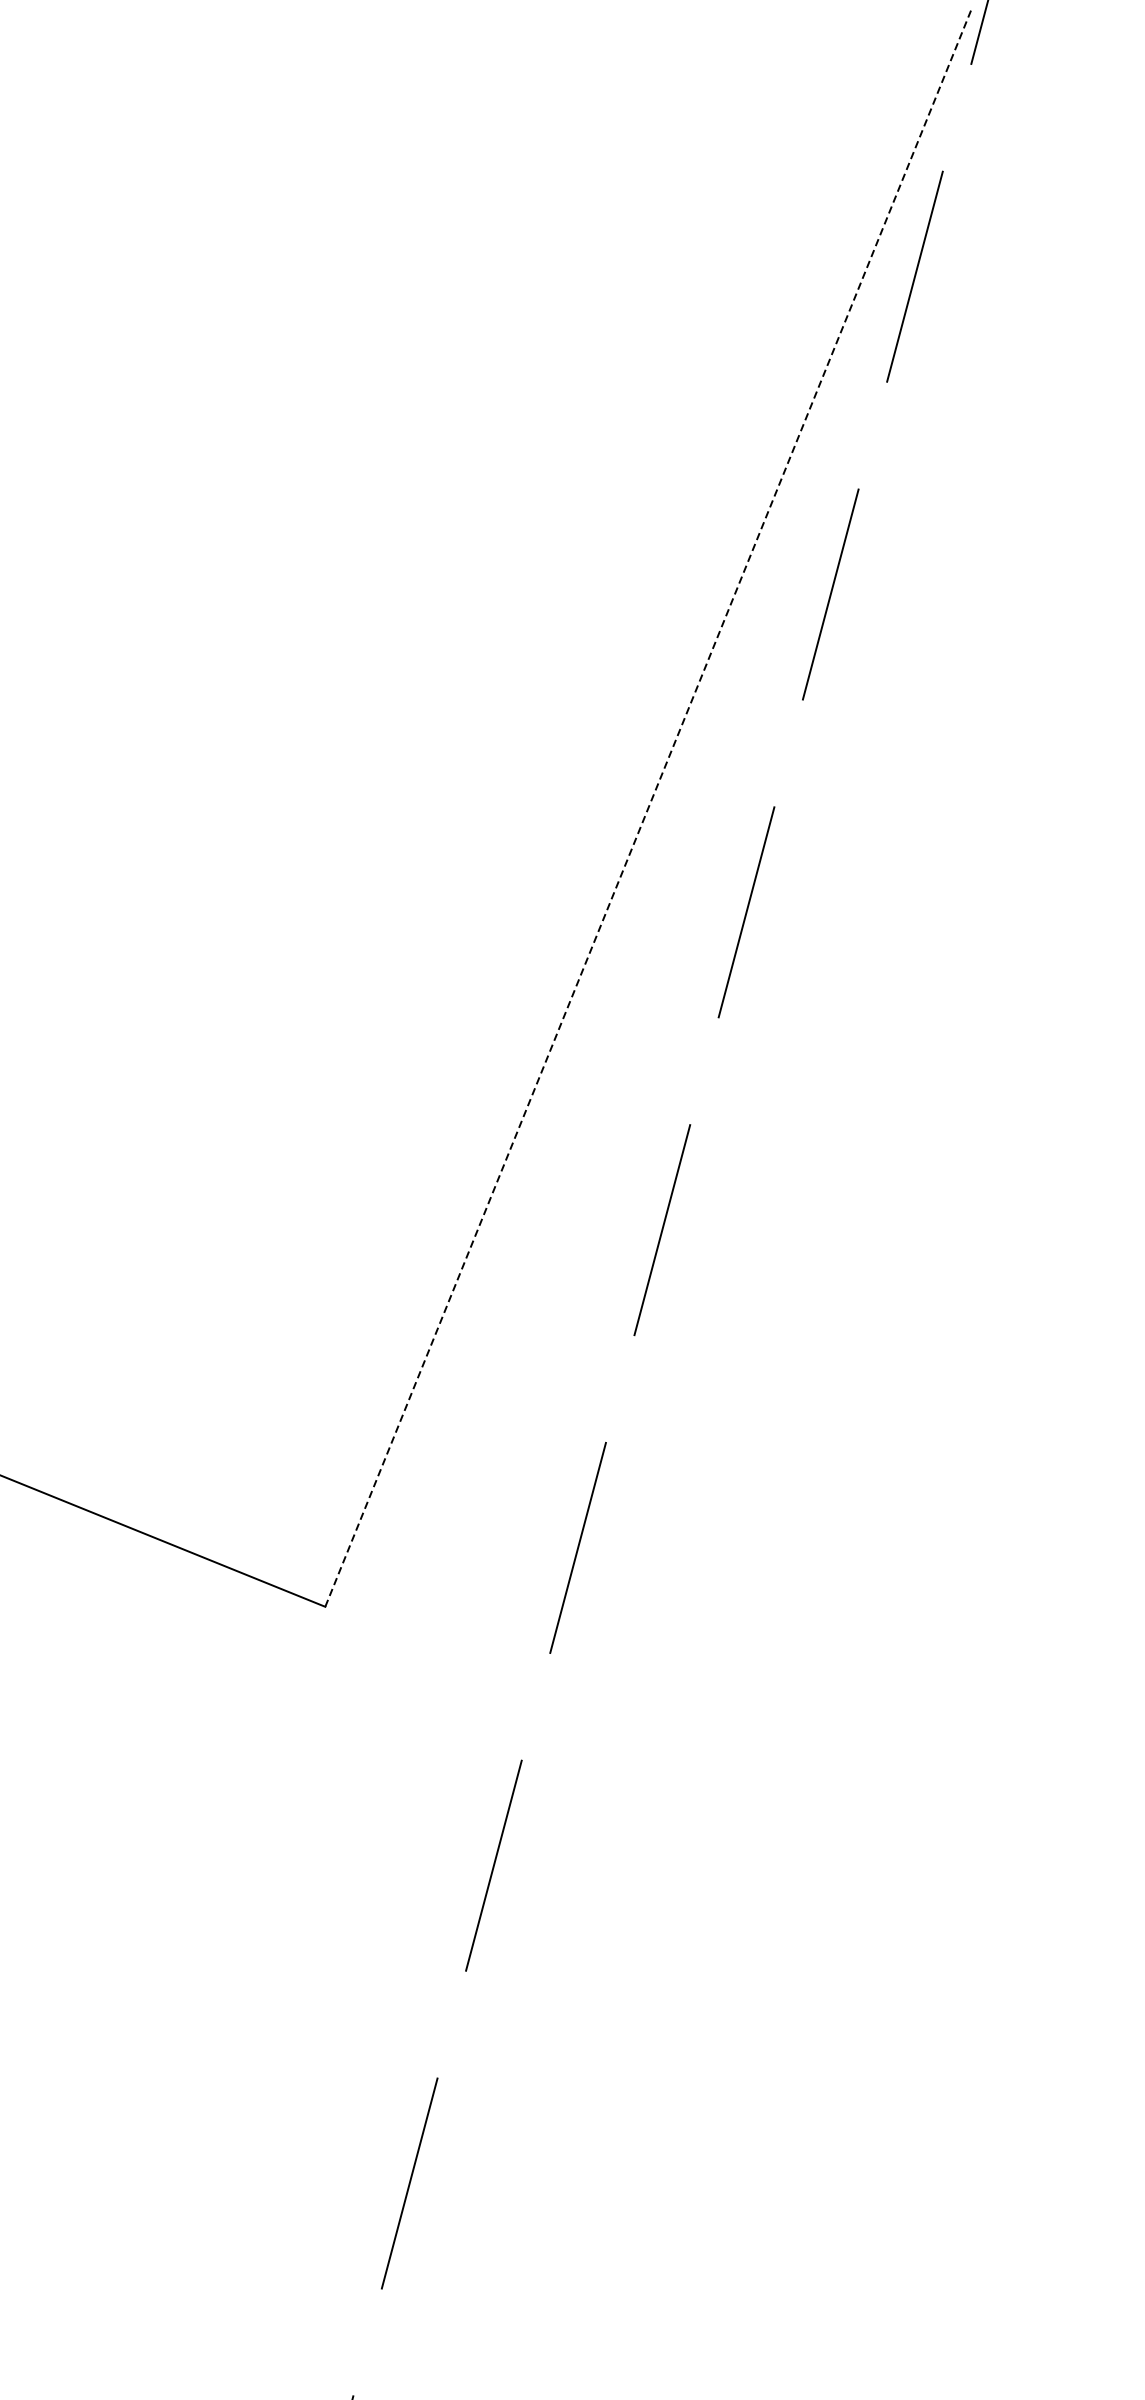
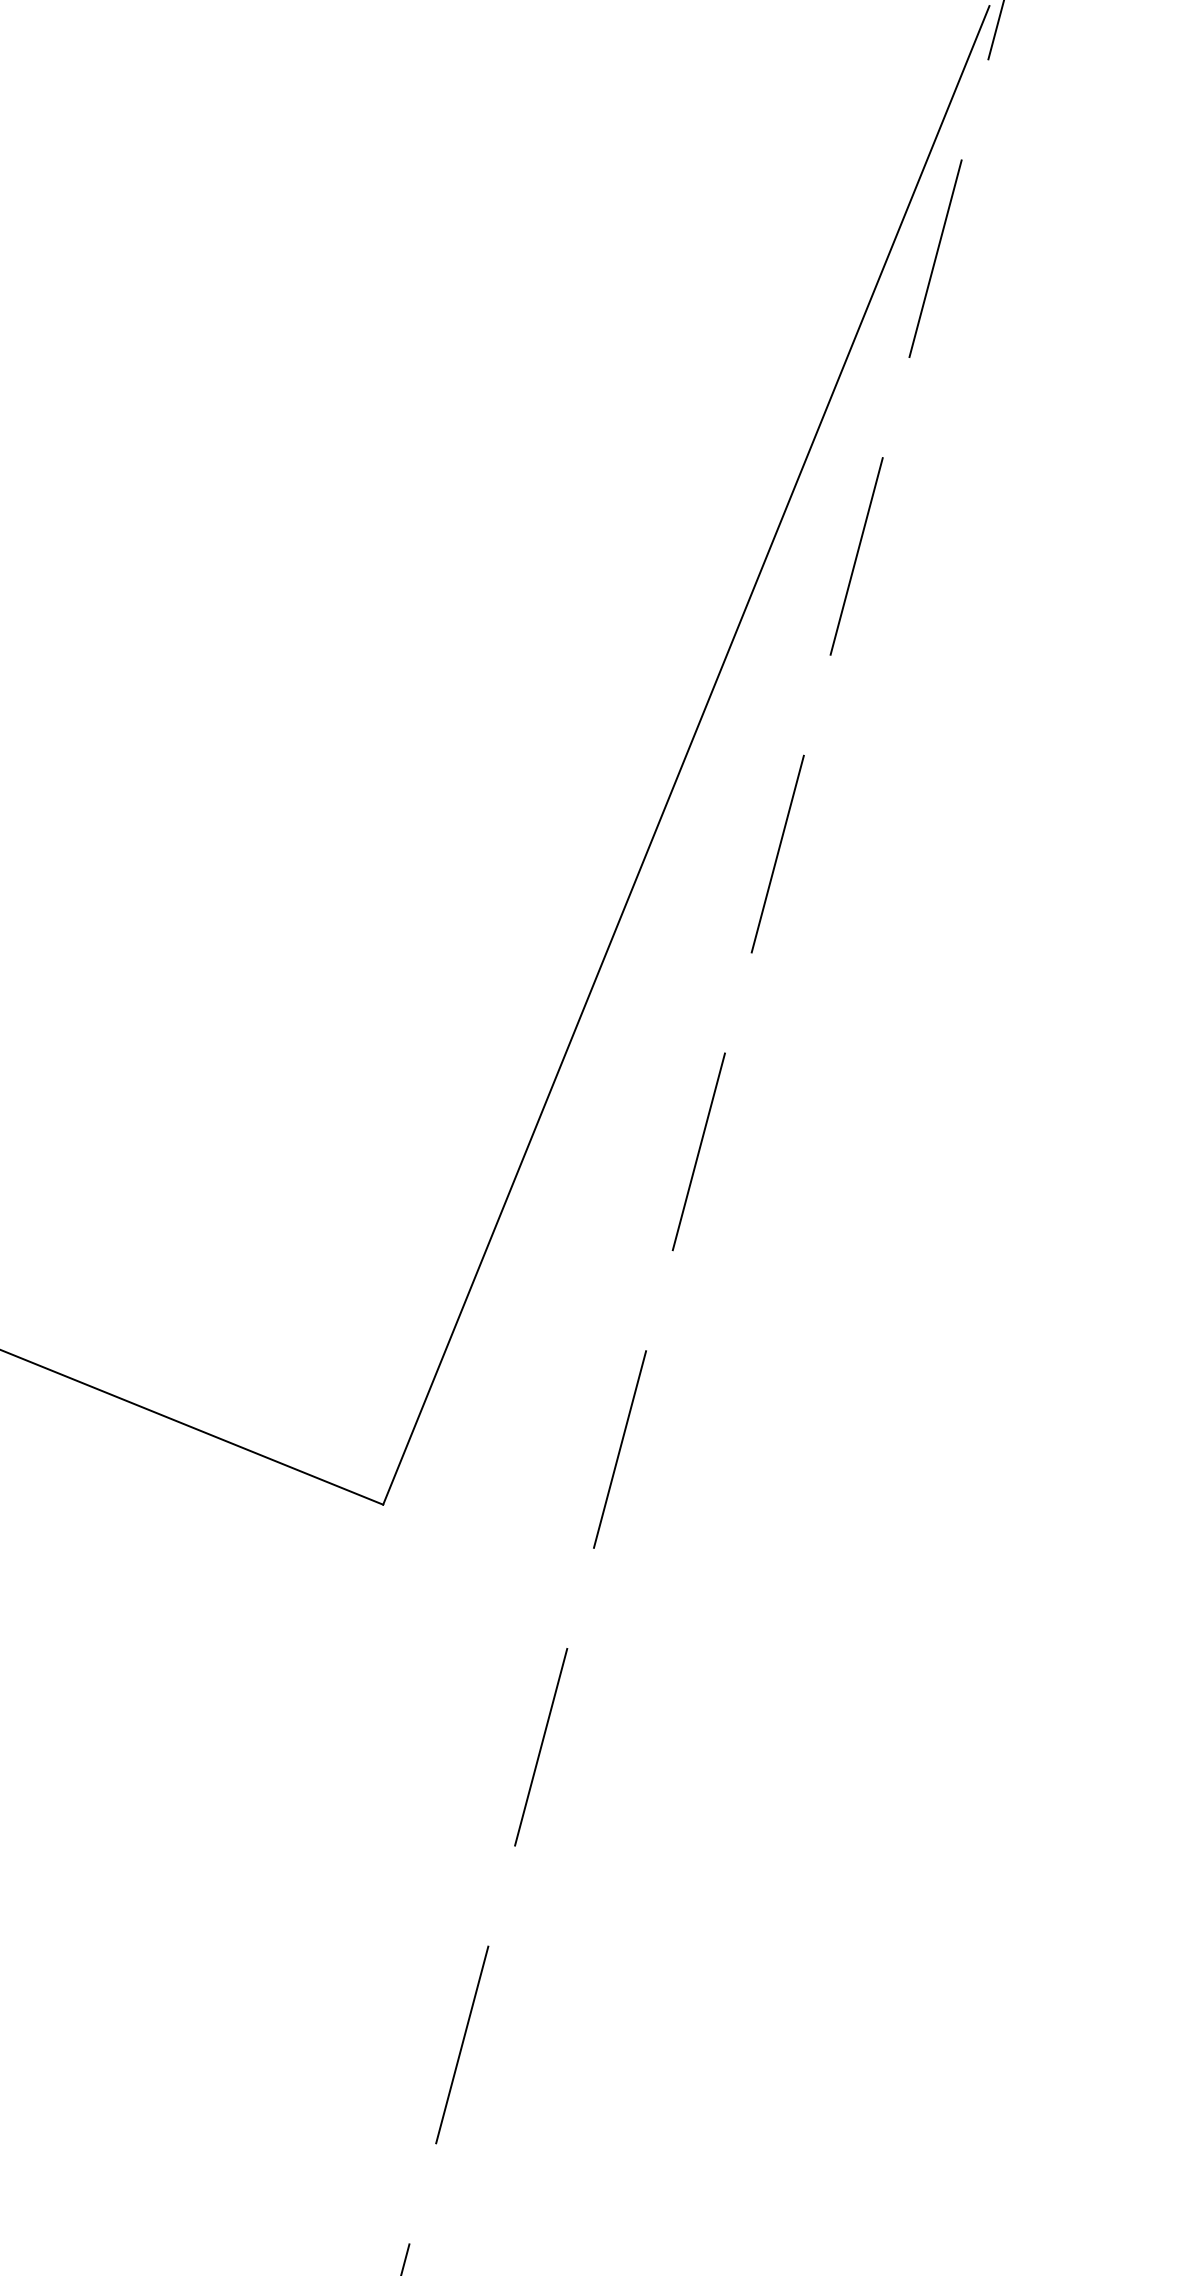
line: (649, 805) -> (686, 754), dashed -> solid

